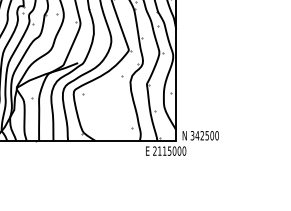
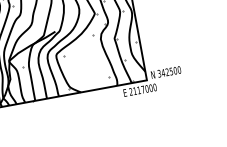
text: (169, 150) -> (142, 89), 2115000 -> 2117000

